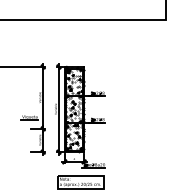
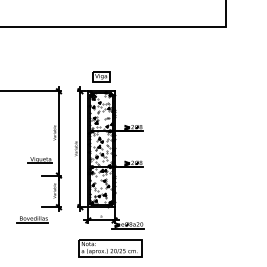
part: (74, 56) -> (101, 76), added
part: (23, 161) -> (32, 219), added

